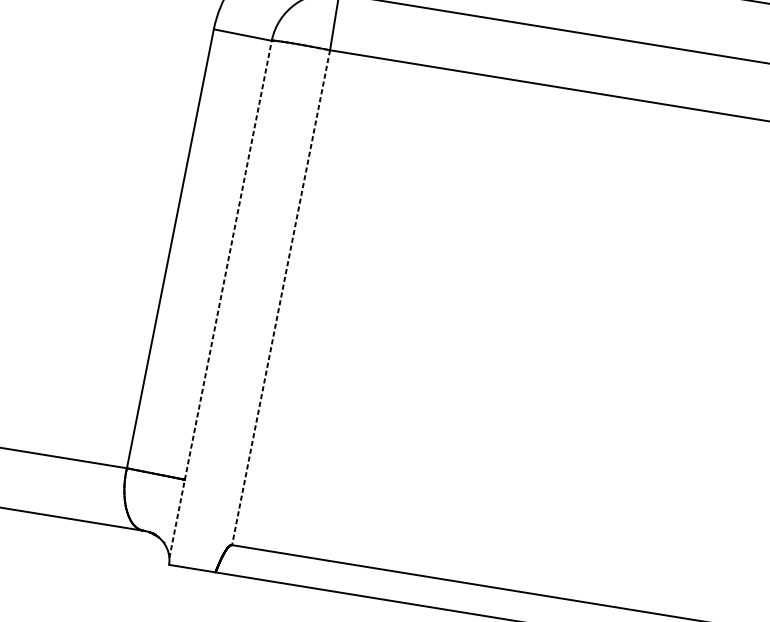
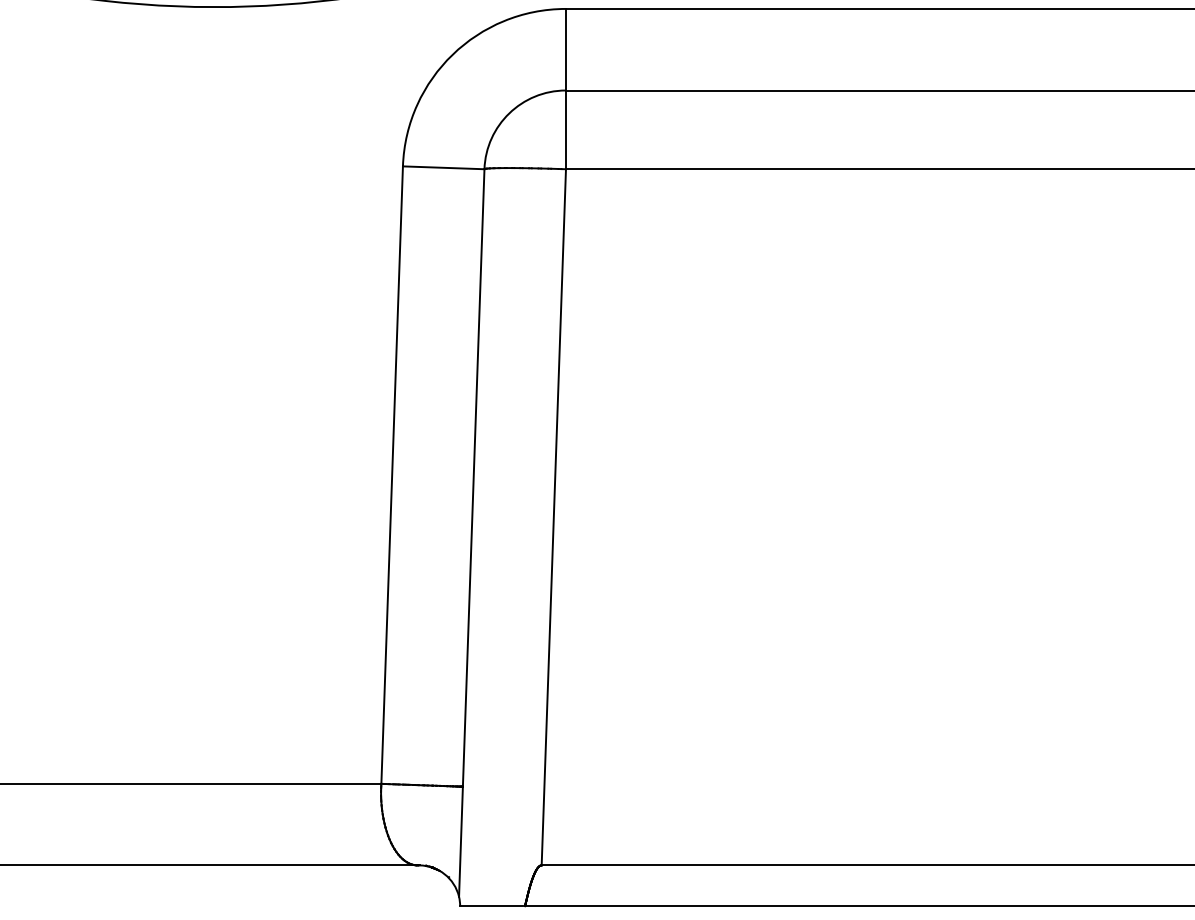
line: (280, 297) -> (553, 517), dashed -> solid
line: (220, 299) -> (471, 532), dashed -> solid

